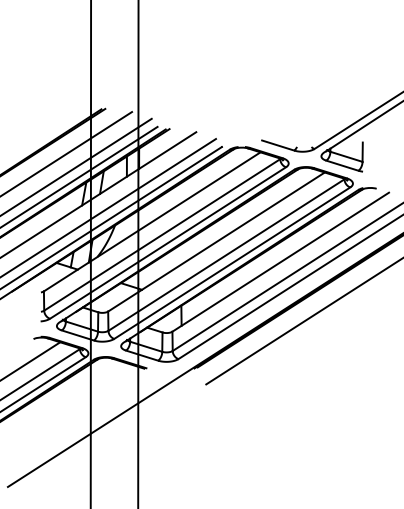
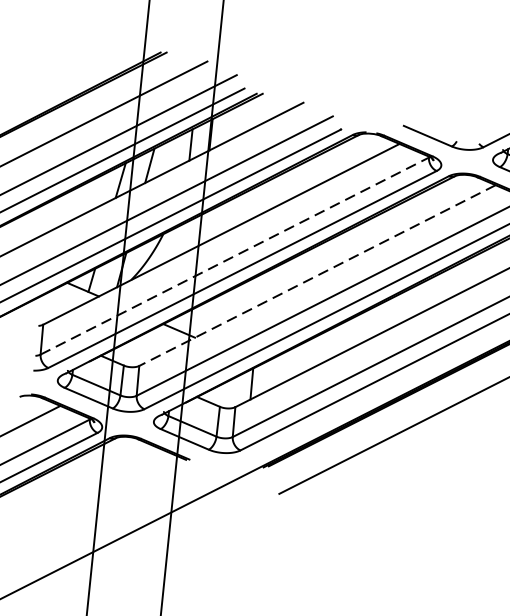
line: (162, 234) -> (235, 255), solid -> dashed
line: (216, 242) -> (317, 276), solid -> dashed

